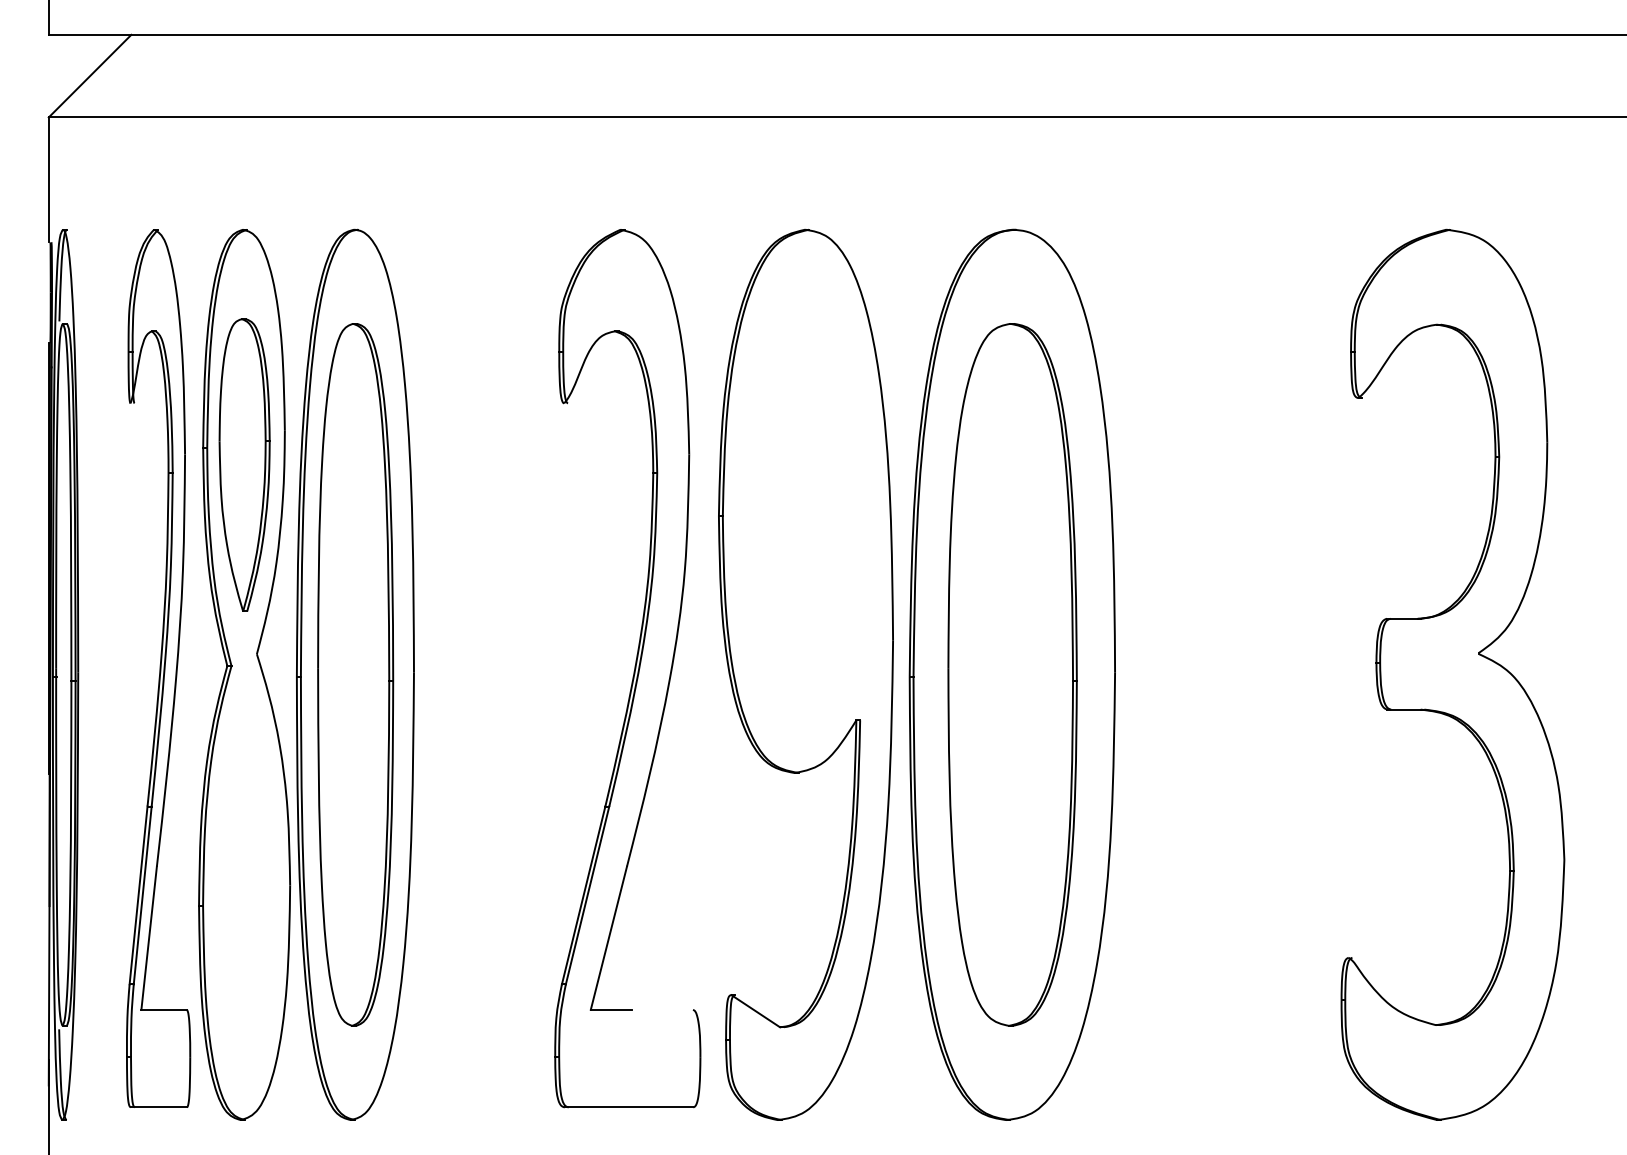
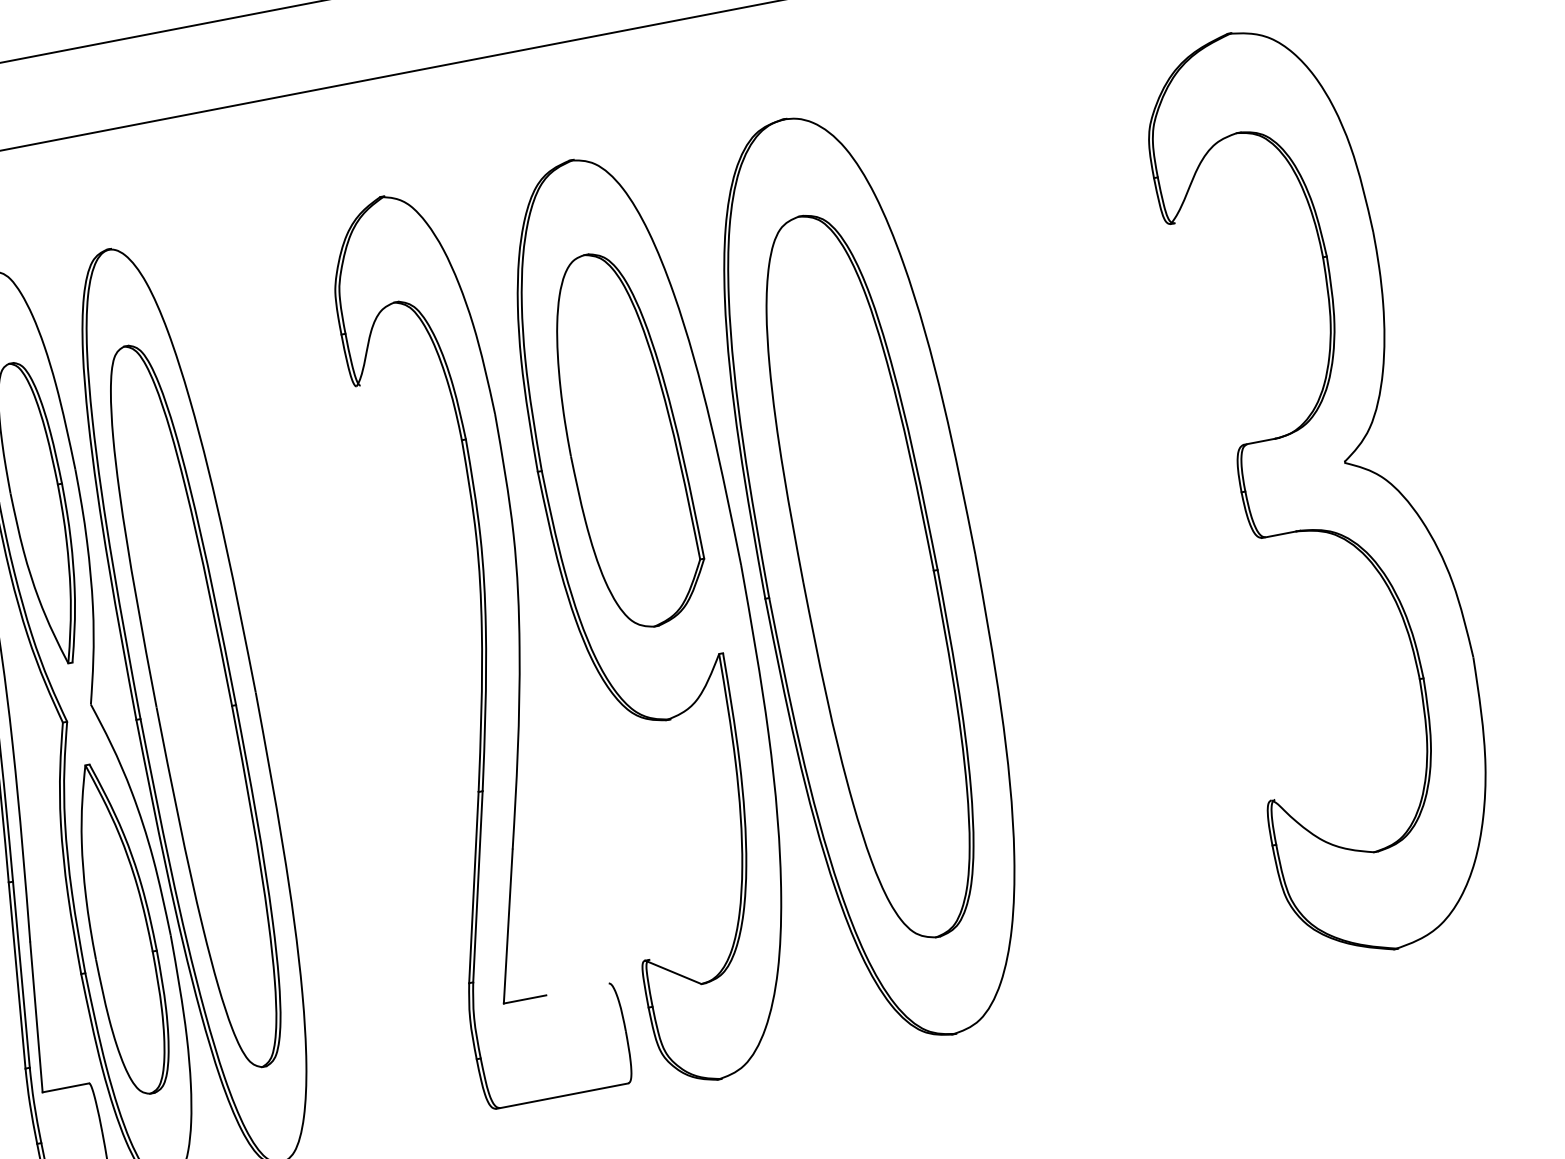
part: (806, 501) -> (624, 439), added
part: (244, 870) -> (120, 928), added

